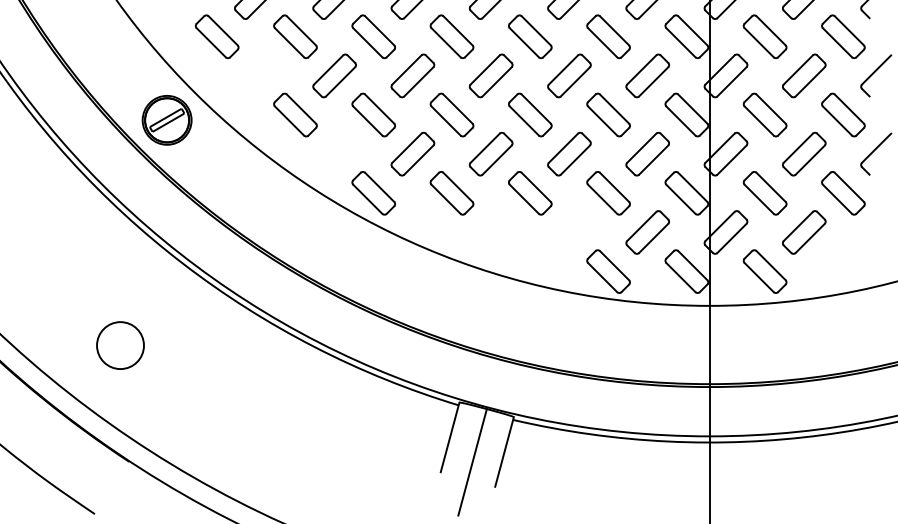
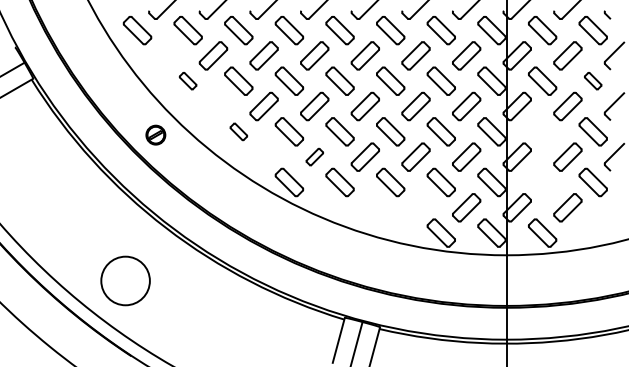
part: (216, 35) -> (187, 80), size x0.6
part: (842, 35) -> (592, 80), size x0.6
part: (295, 114) -> (238, 131), size x0.6
part: (765, 114) -> (542, 131), removed
part: (166, 119) -> (155, 134), size x0.6
part: (412, 153) -> (314, 156), size x0.6
part: (765, 193) -> (542, 182), removed
circle: (120, 344) -> (125, 280), size x1.6

